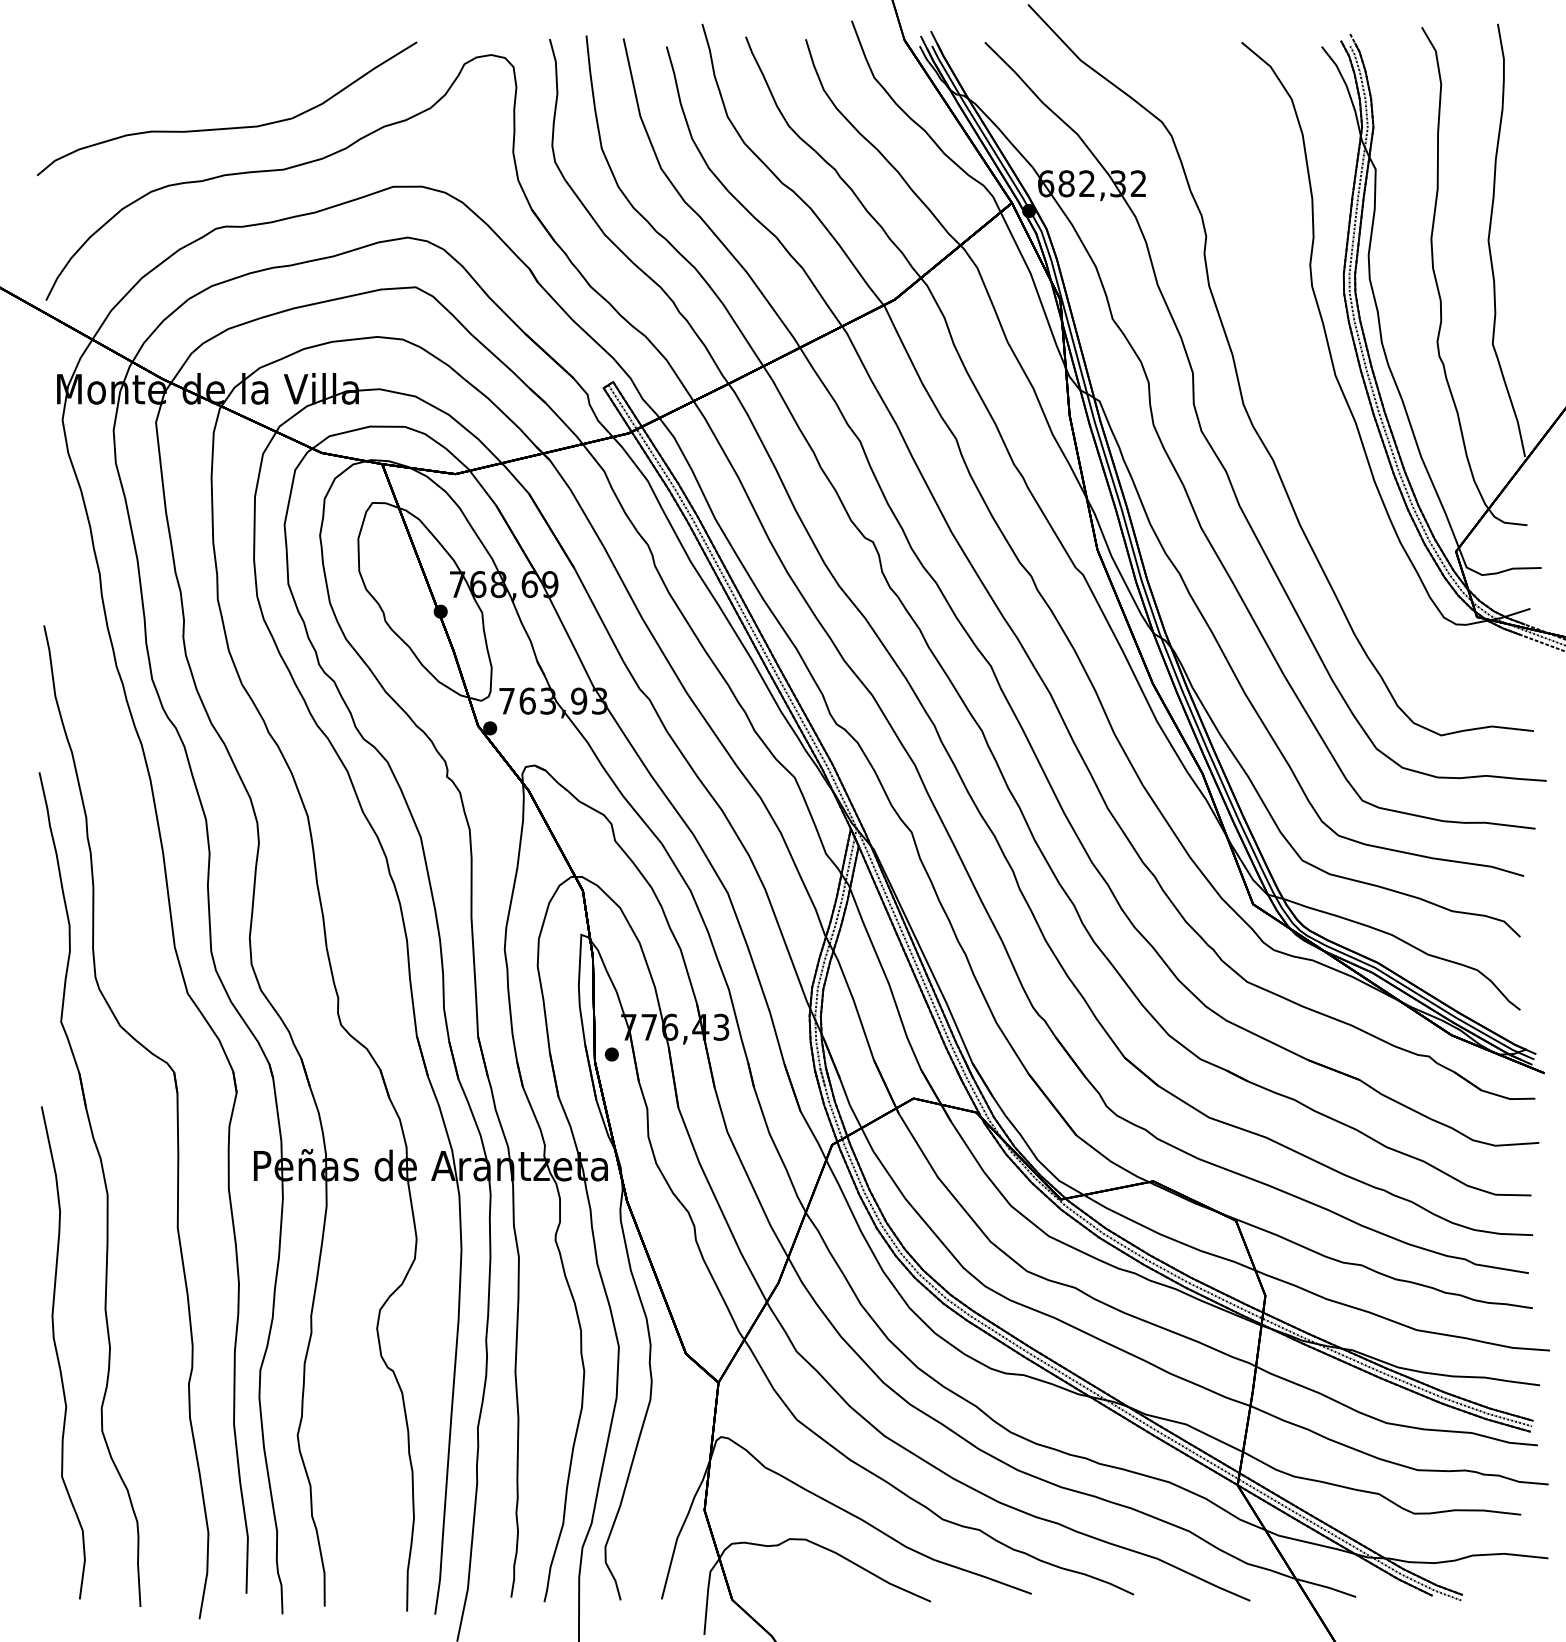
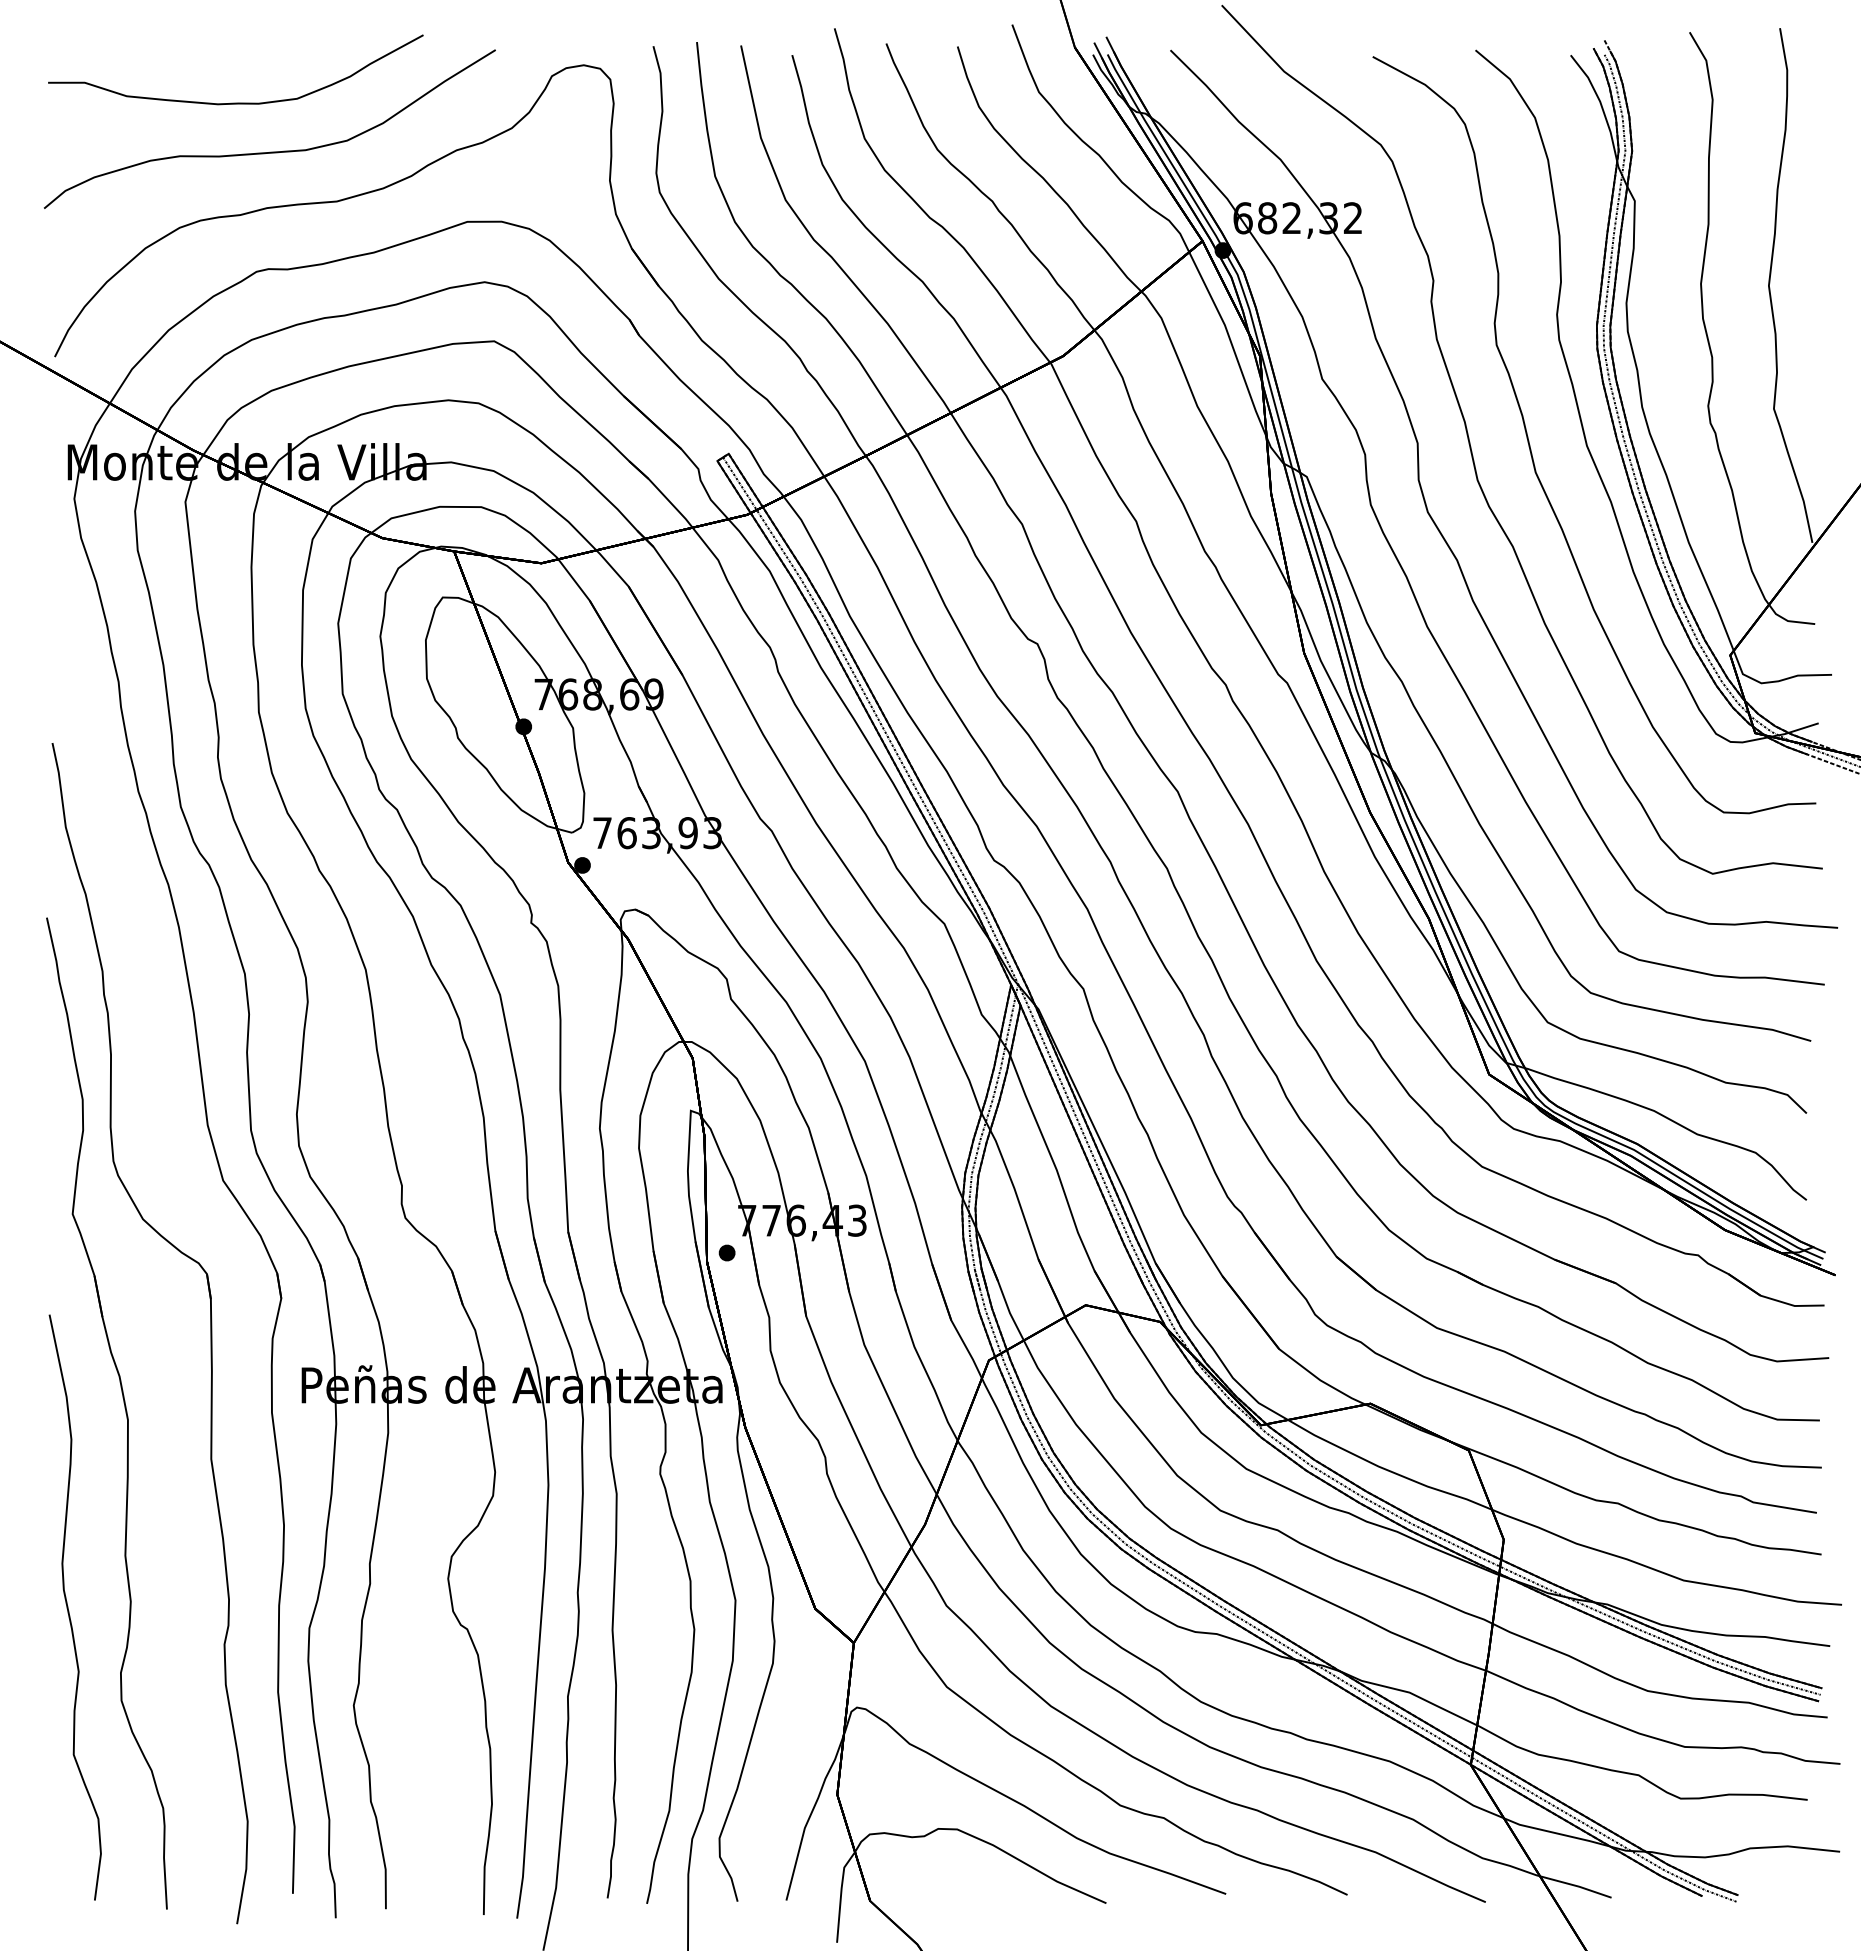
curve: (198, 86) -> (235, 102), added
part: (1288, 378) -> (1531, 449), added

